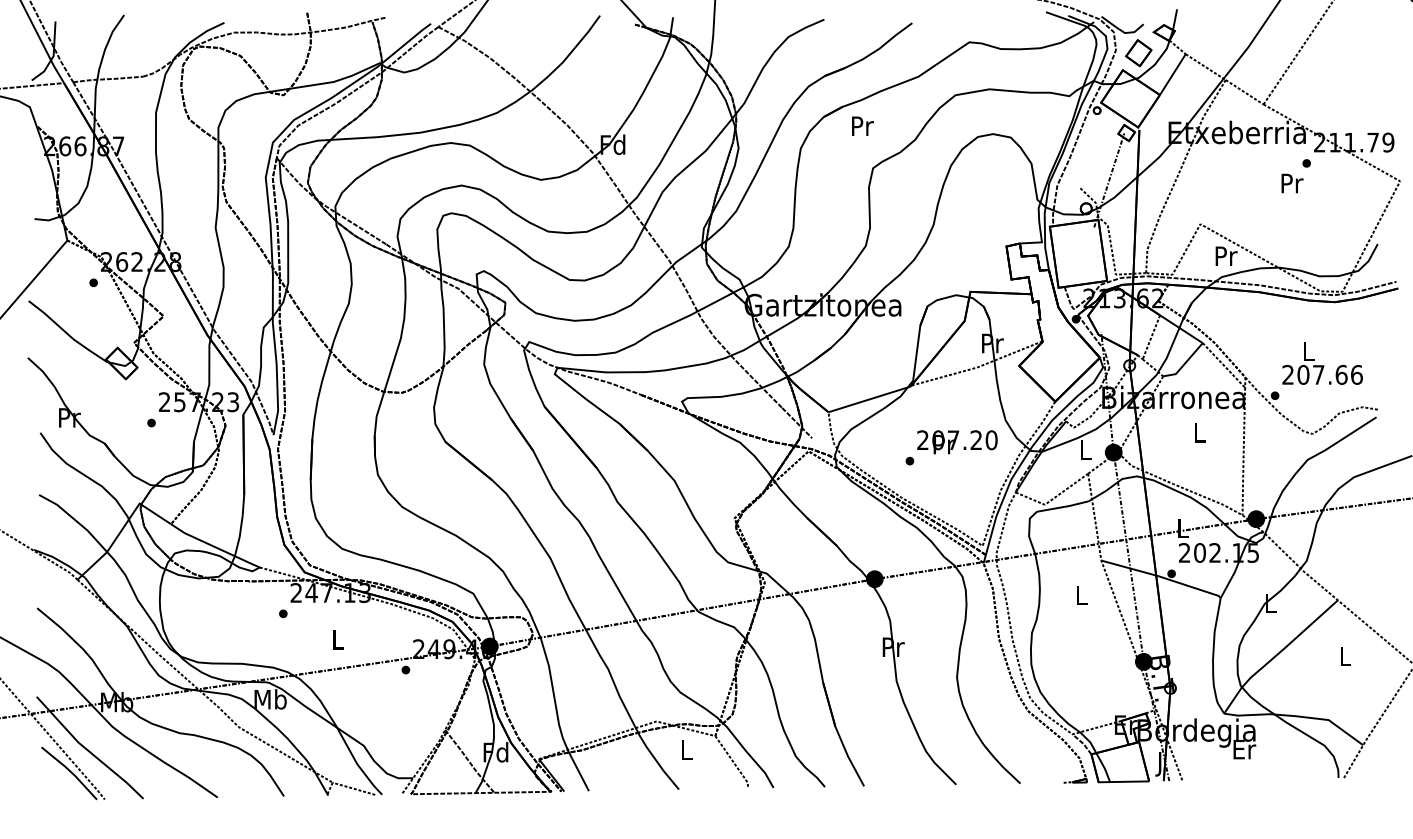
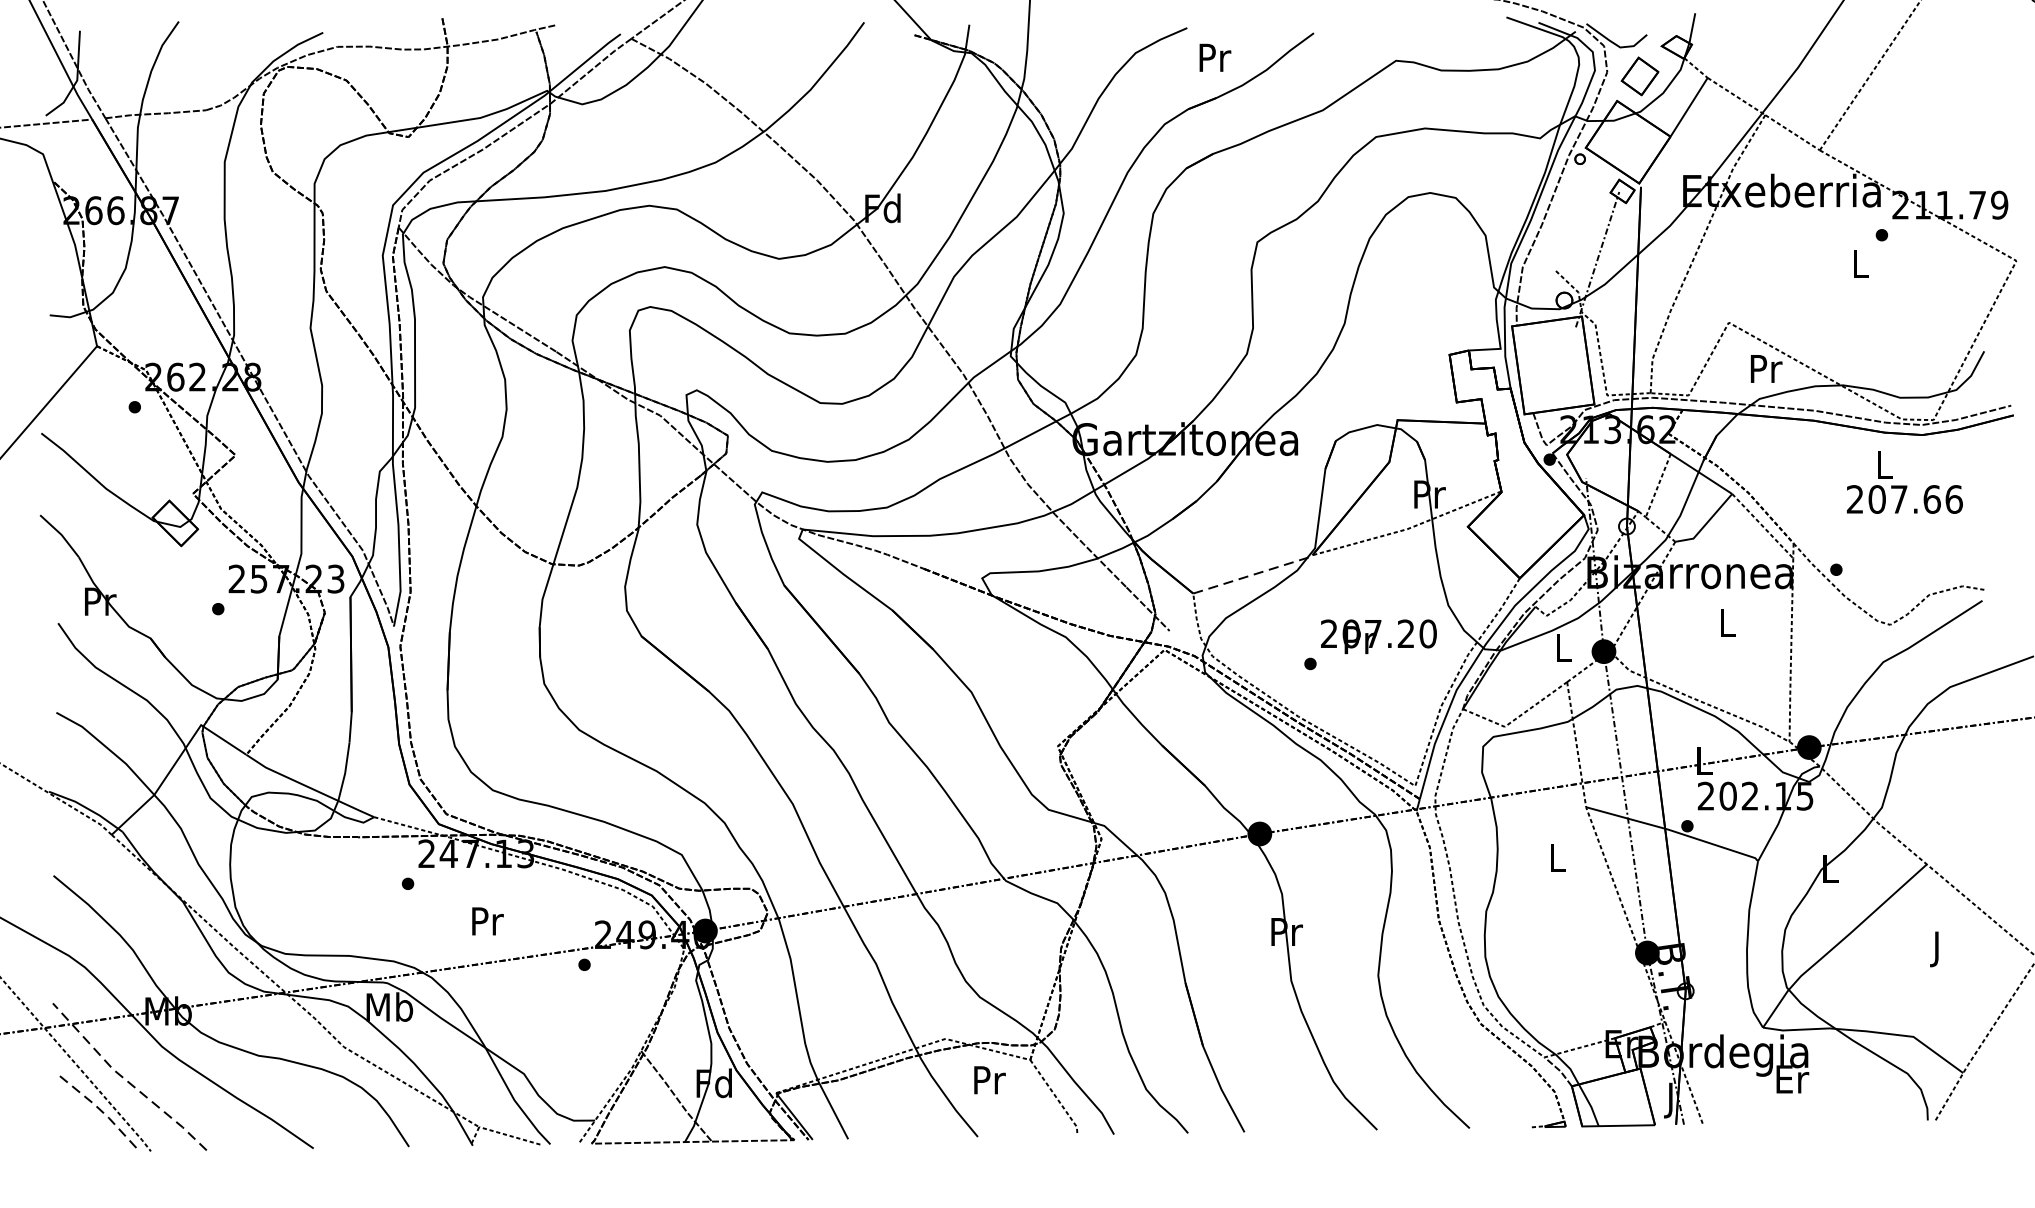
text: (862, 125) -> (1214, 56), moved
text: (1292, 183) -> (1861, 264), Pr -> L
text: (1322, 363) -> (1904, 483), moved
line: (871, 398) -> (1255, 573), solid -> dashed
text: (338, 639) -> (487, 920), L -> Pr
text: (1345, 659) -> (1937, 949), L -> J
text: (687, 749) -> (990, 1079), L -> Pr
line: (87, 750) -> (126, 1080), solid -> dashed
line: (71, 772) -> (102, 1112), solid -> dashed

